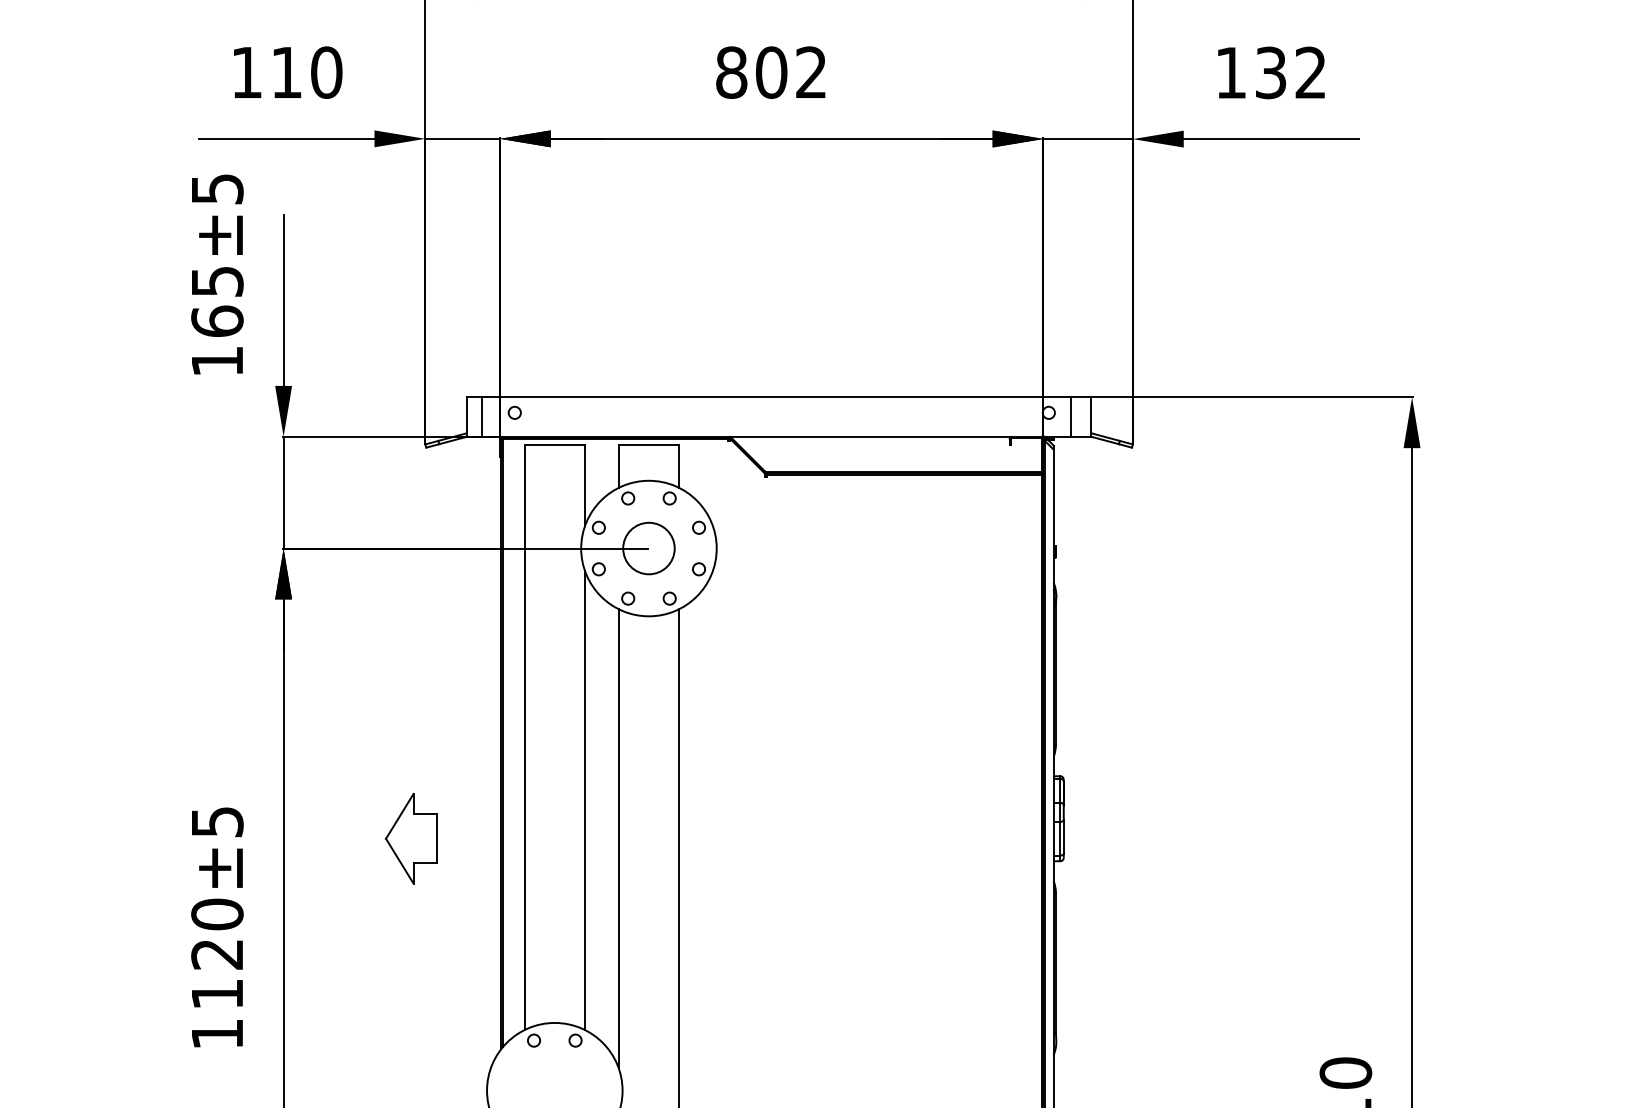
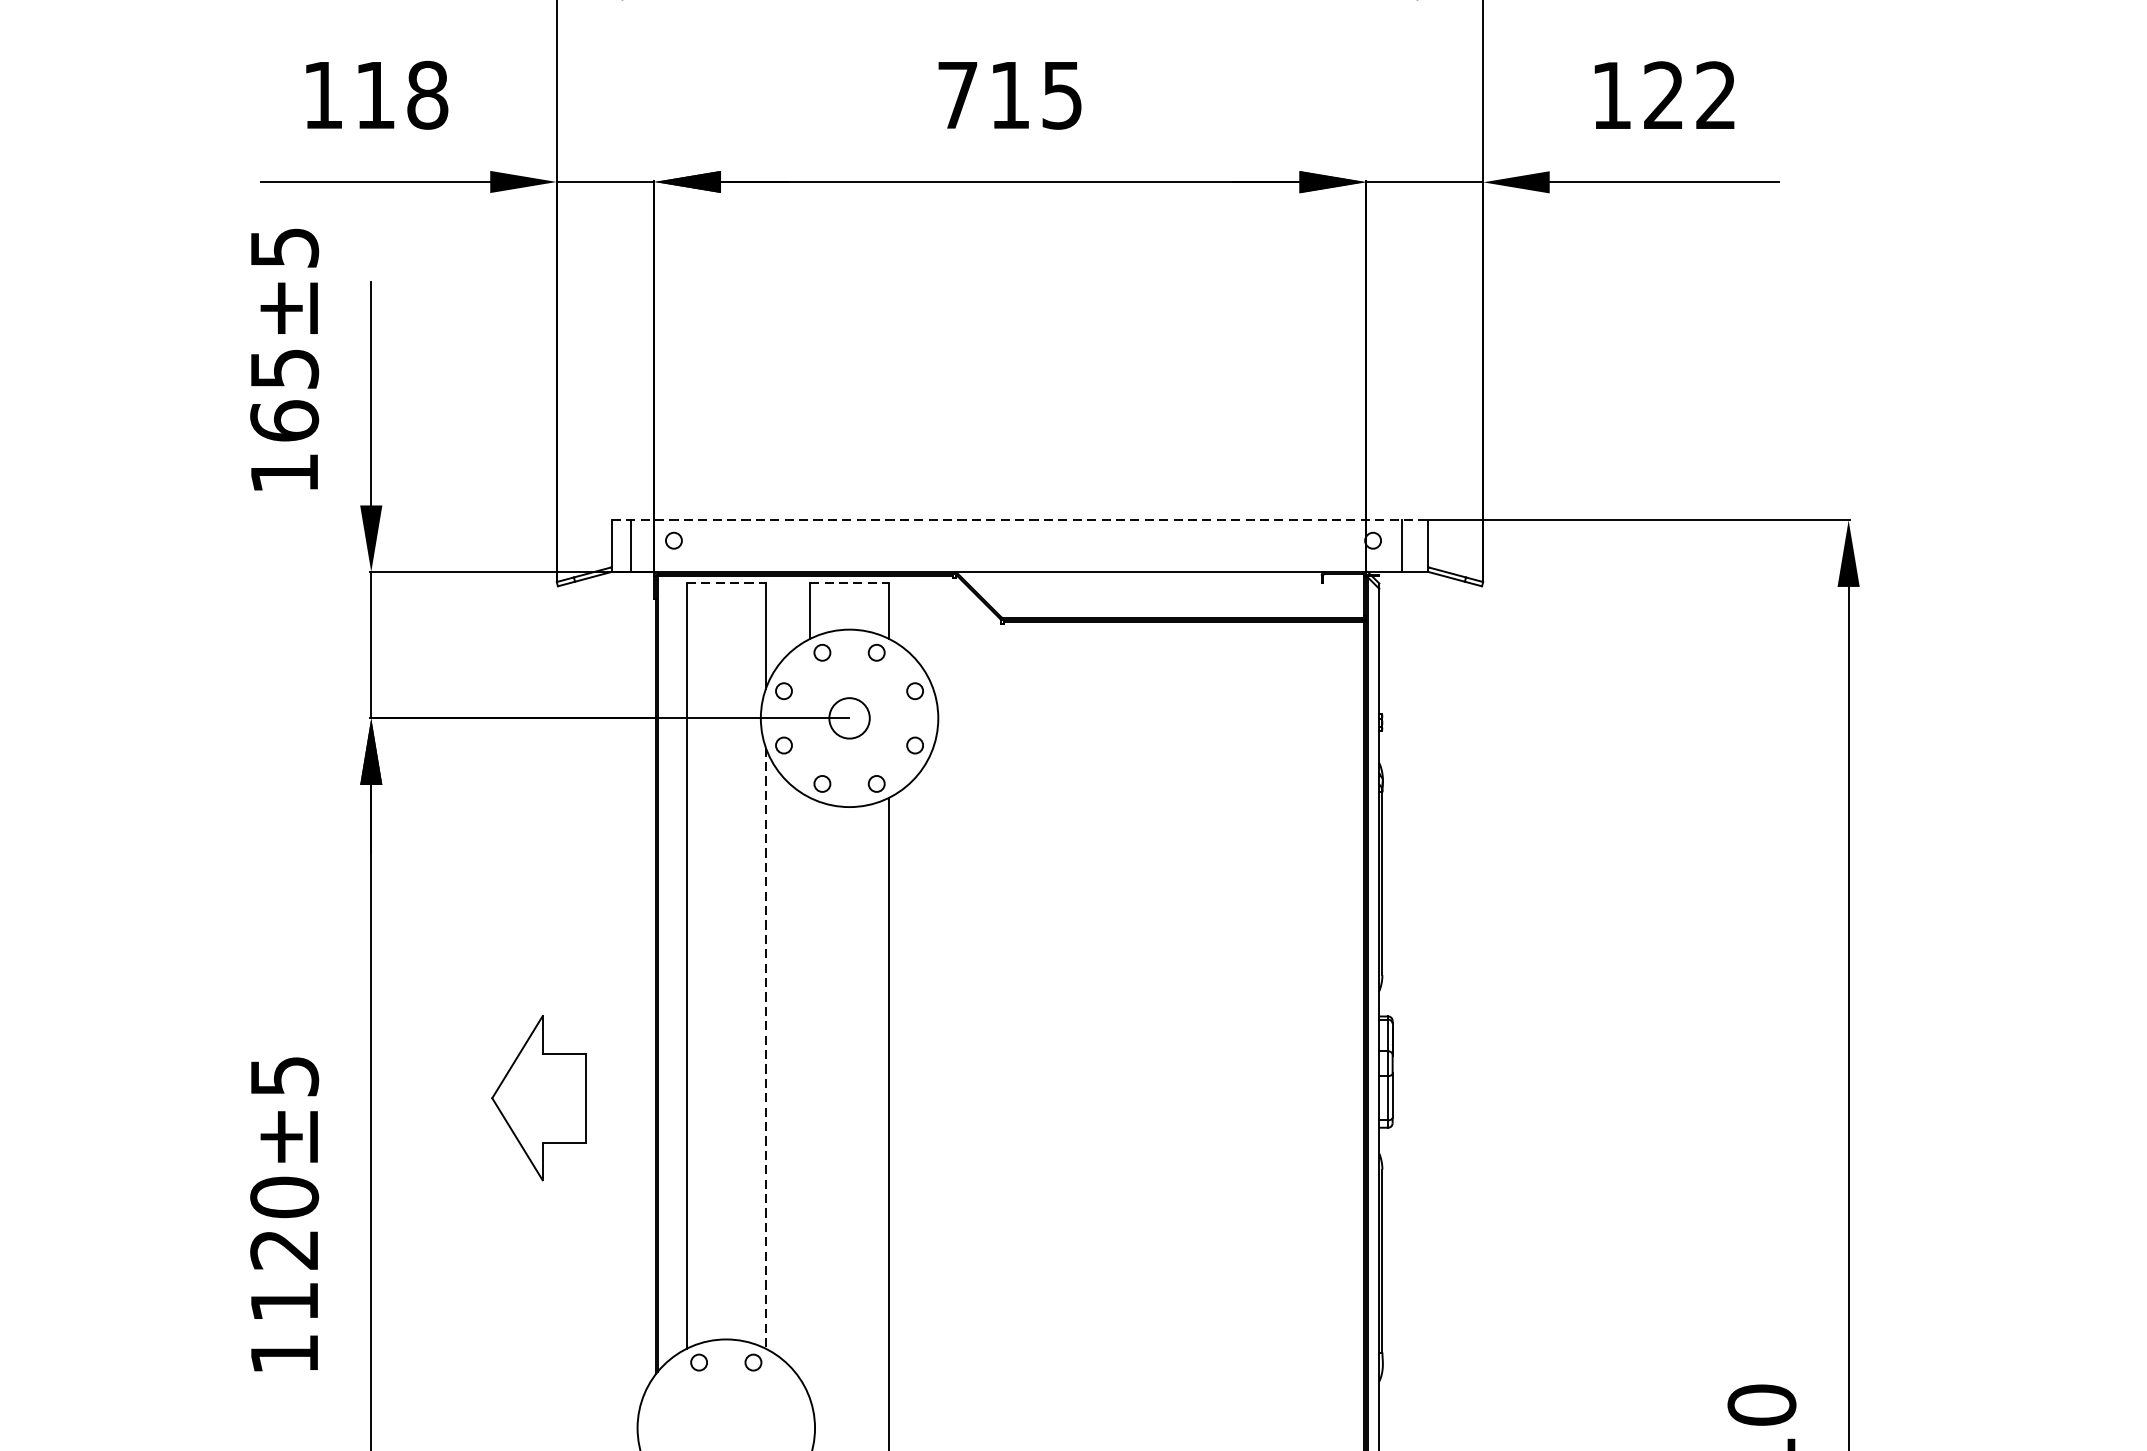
text: (326, 72) -> (427, 95), 110 -> 118
text: (771, 72) -> (1010, 95), 802 -> 715
text: (1270, 72) -> (1663, 95), 132 -> 122
line: (779, 397) -> (1020, 520), solid -> dashed
line: (555, 445) -> (727, 583), solid -> dashed
line: (649, 445) -> (850, 583), solid -> dashed
circle: (648, 548) -> (848, 718), size x0.6
line: (584, 800) -> (765, 1048), solid -> dashed
part: (410, 838) -> (537, 1097), size x1.4
line: (618, 838) -> (809, 1097), removed

